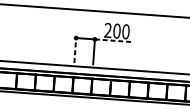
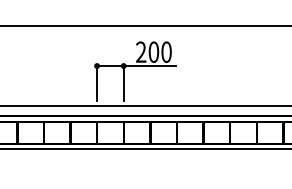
line: (113, 41) -> (150, 66), dashed -> solid
line: (75, 50) -> (97, 83), dashed -> solid

